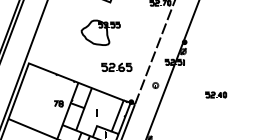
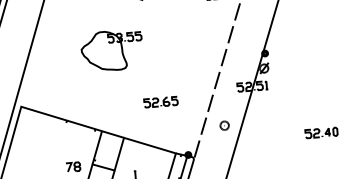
part: (100, 32) -> (111, 50), moved
part: (116, 67) -> (160, 102), size x0.71

